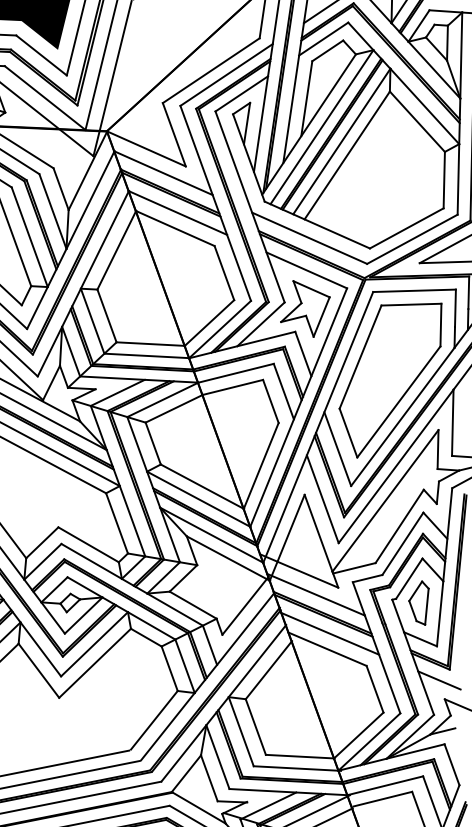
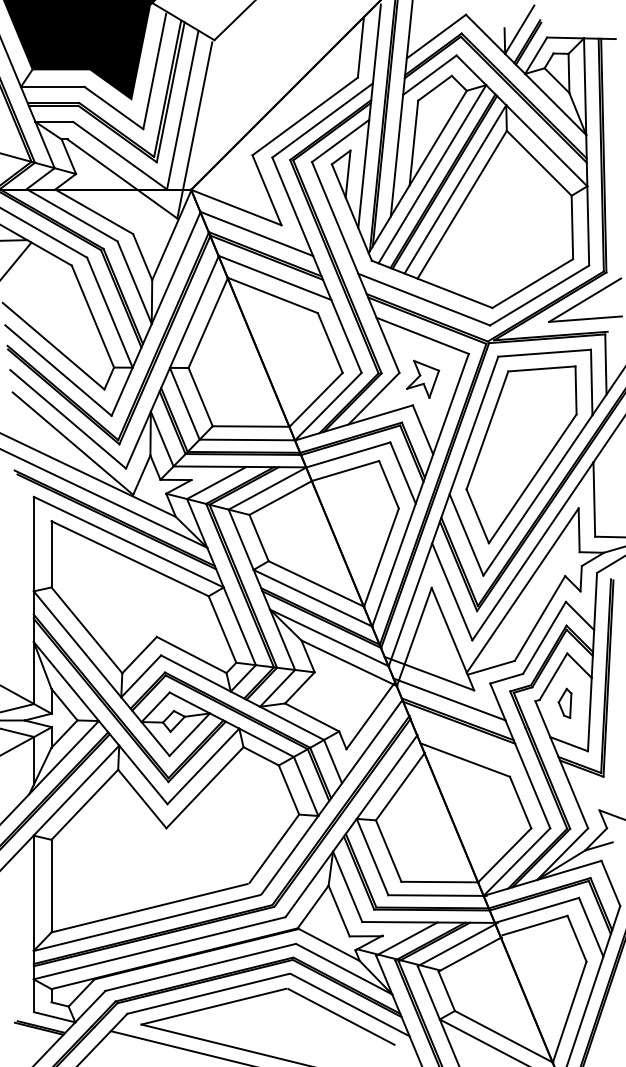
part: (304, 309) -> (422, 379), size x0.6
part: (418, 602) -> (564, 703), size x0.6
line: (330, 633) -> (467, 742), removed
line: (439, 680) -> (592, 789), removed

